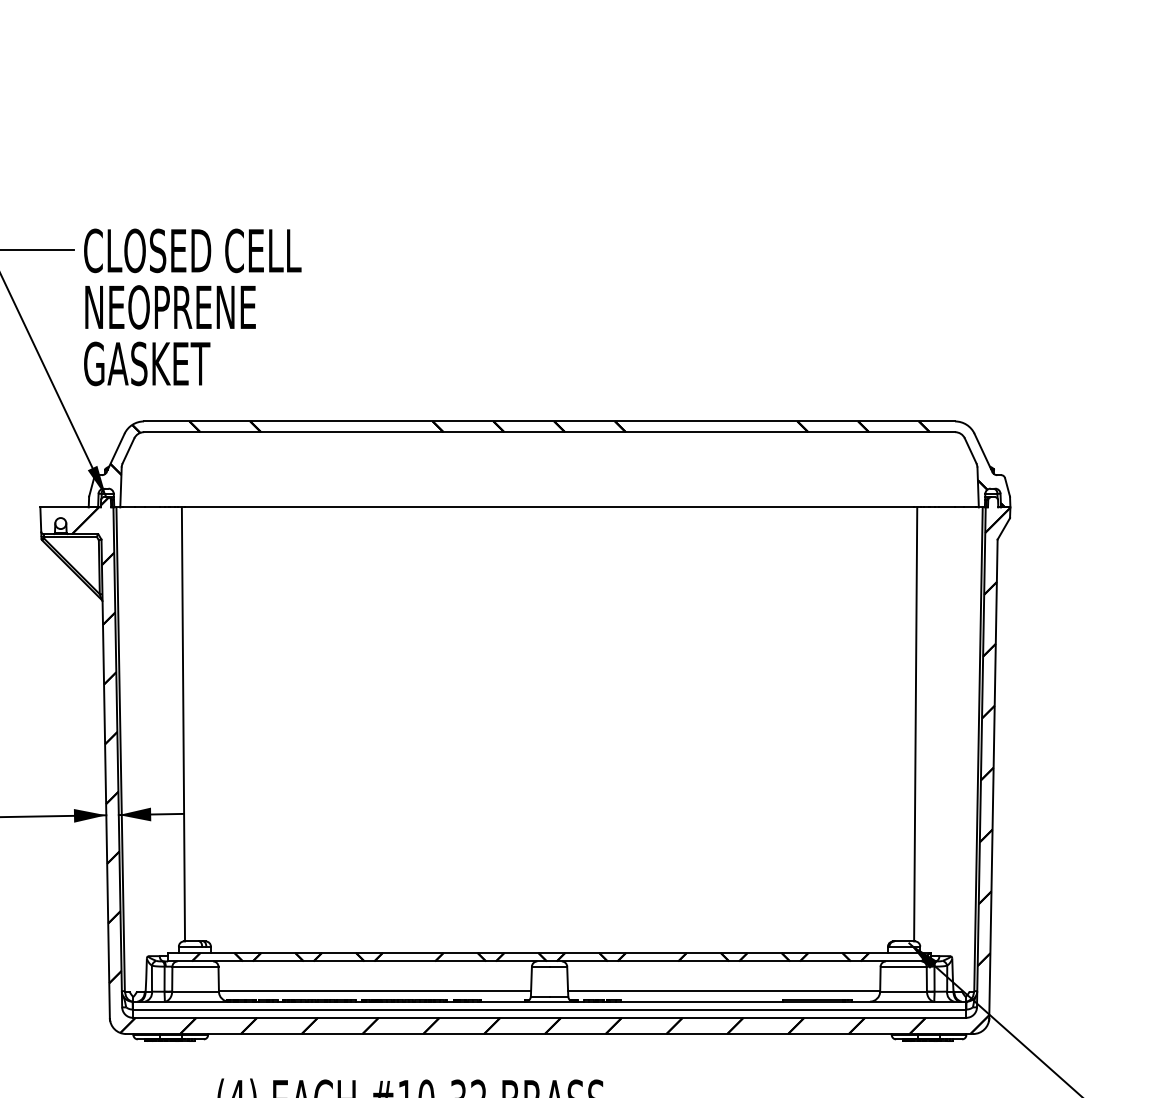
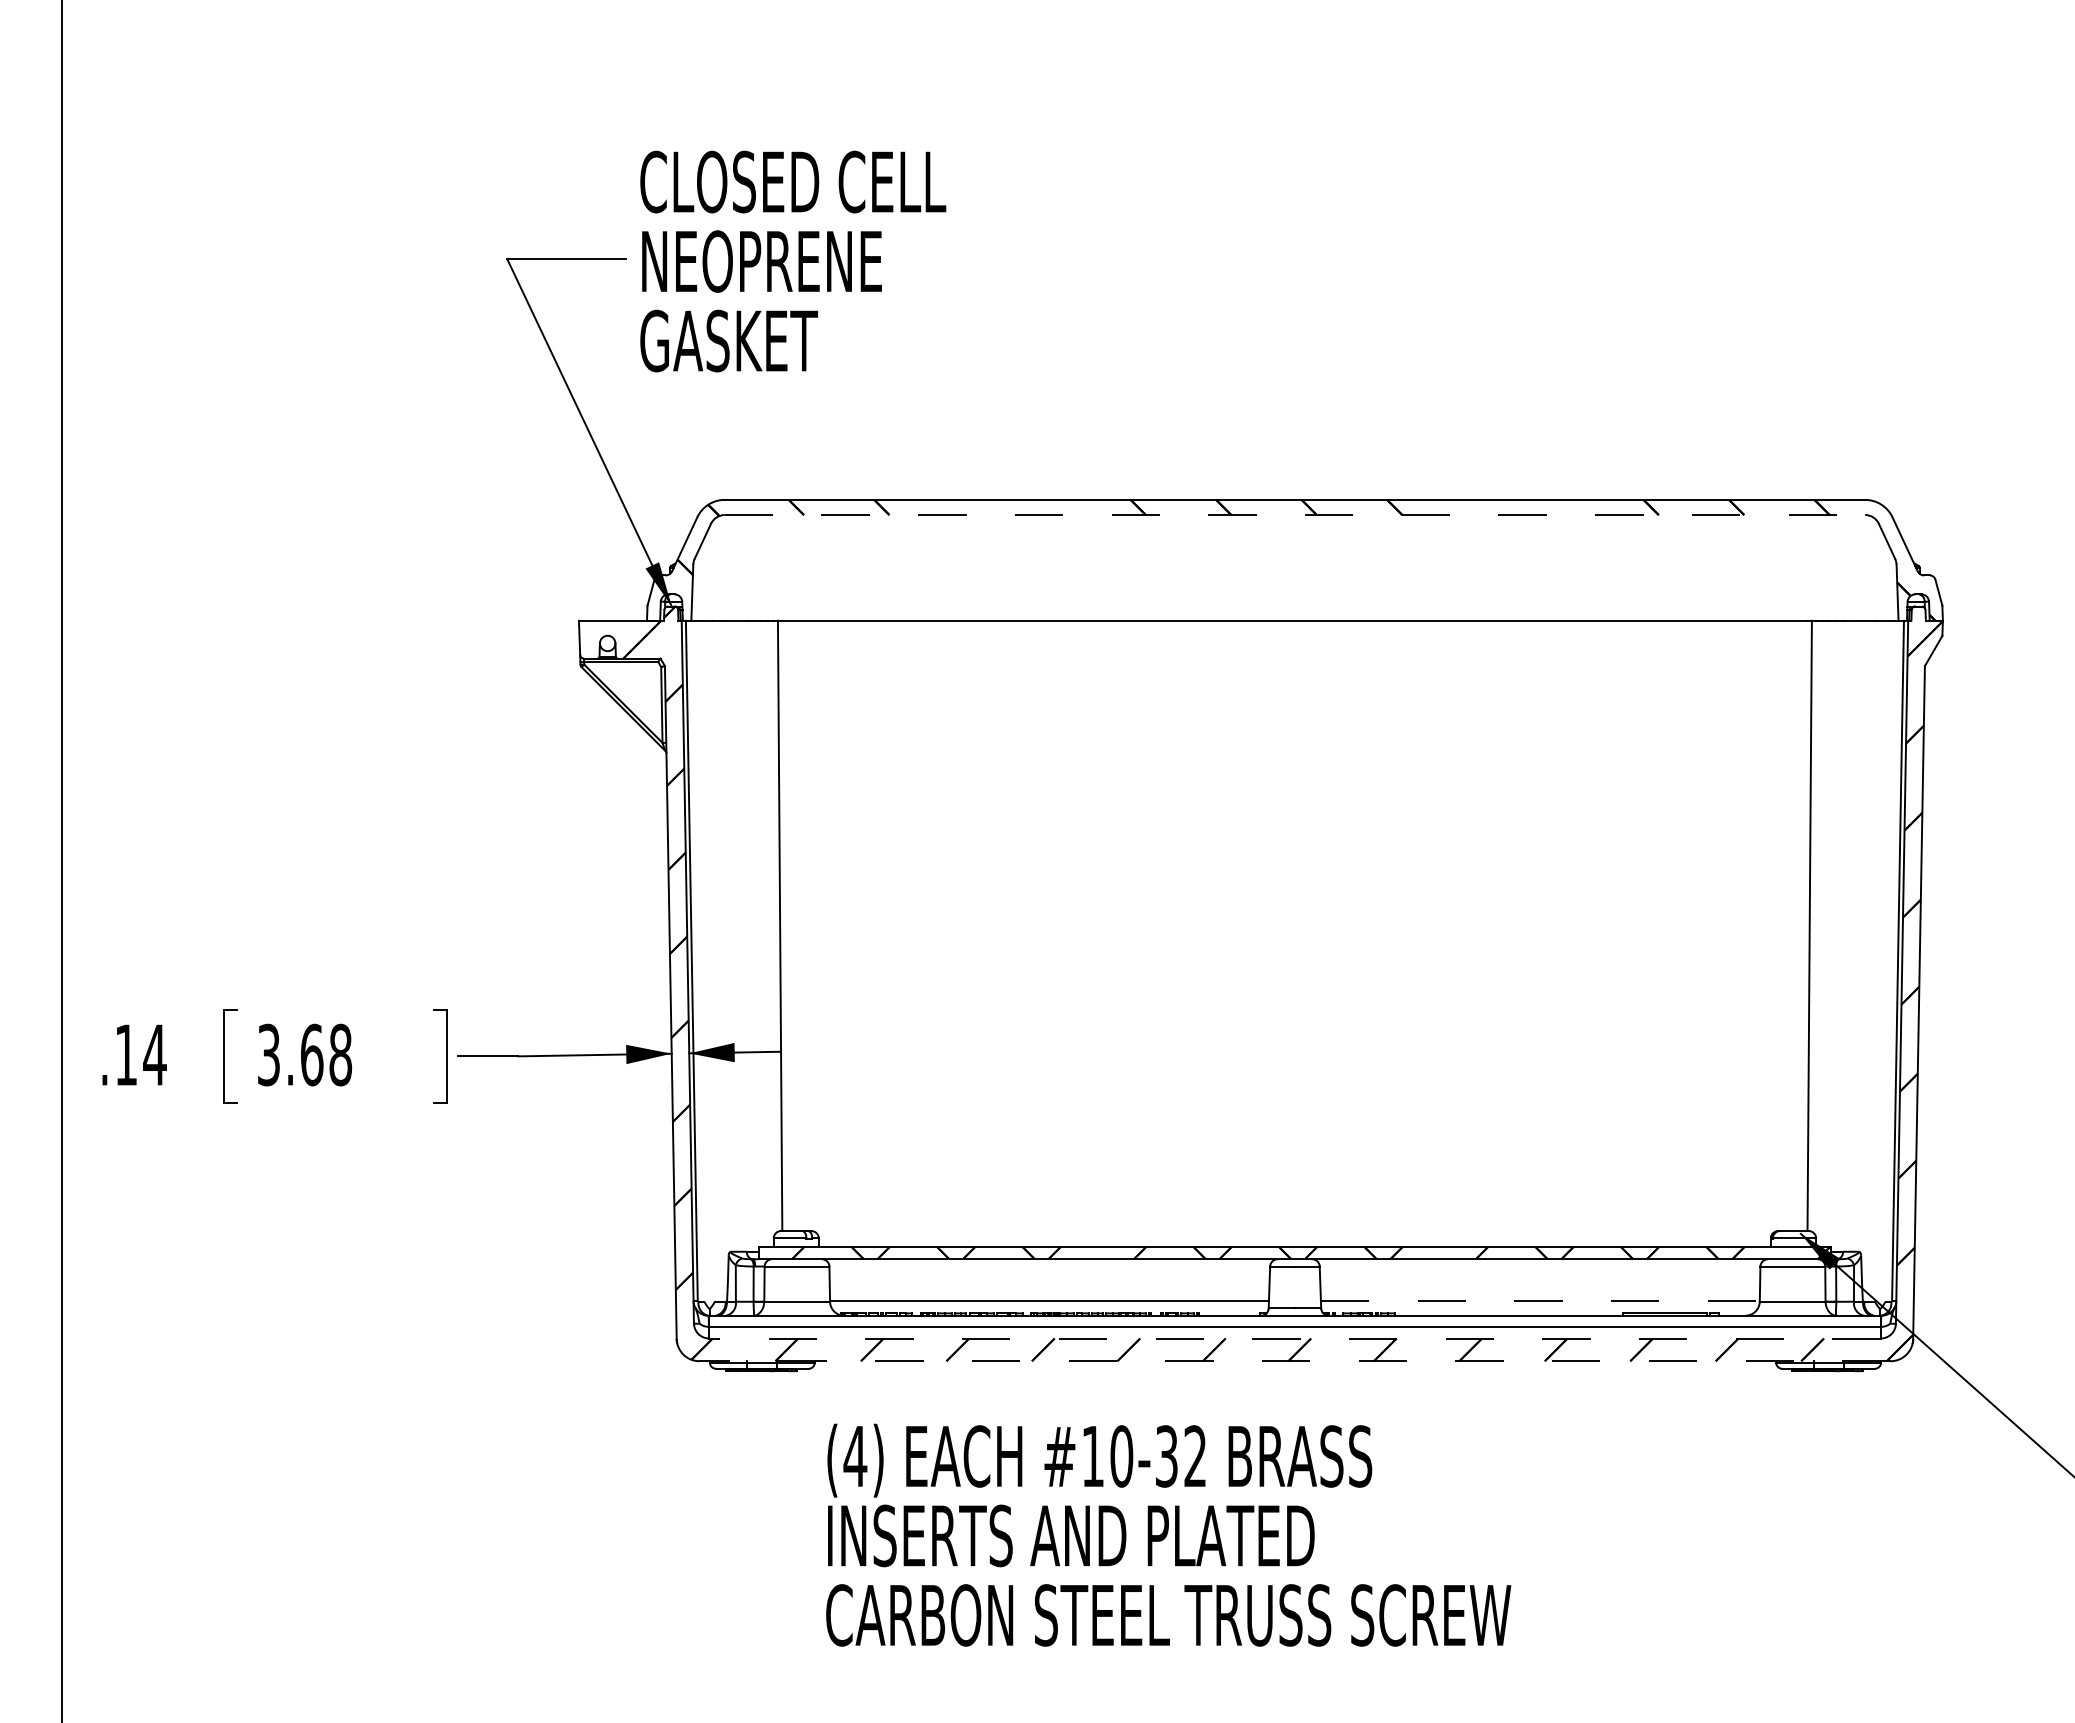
text: (192, 307) -> (793, 261), moved
line: (549, 432) -> (1295, 515), solid -> dashed
line: (724, 990) -> (1540, 1300), solid -> dashed
line: (549, 1017) -> (1294, 1338), solid -> dashed
line: (549, 1034) -> (1294, 1361), solid -> dashed

